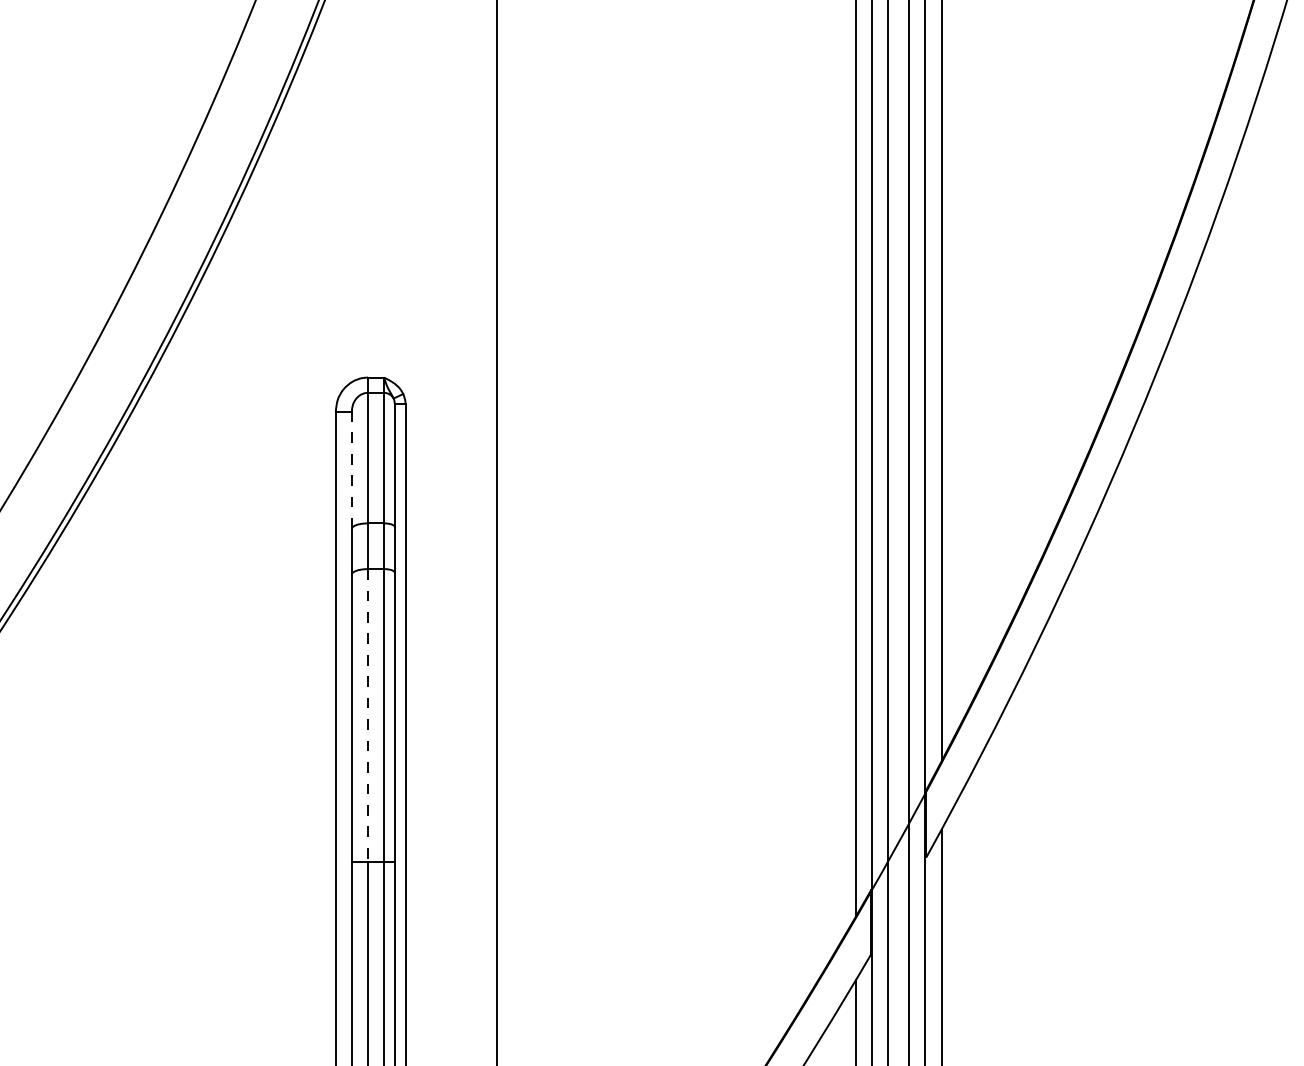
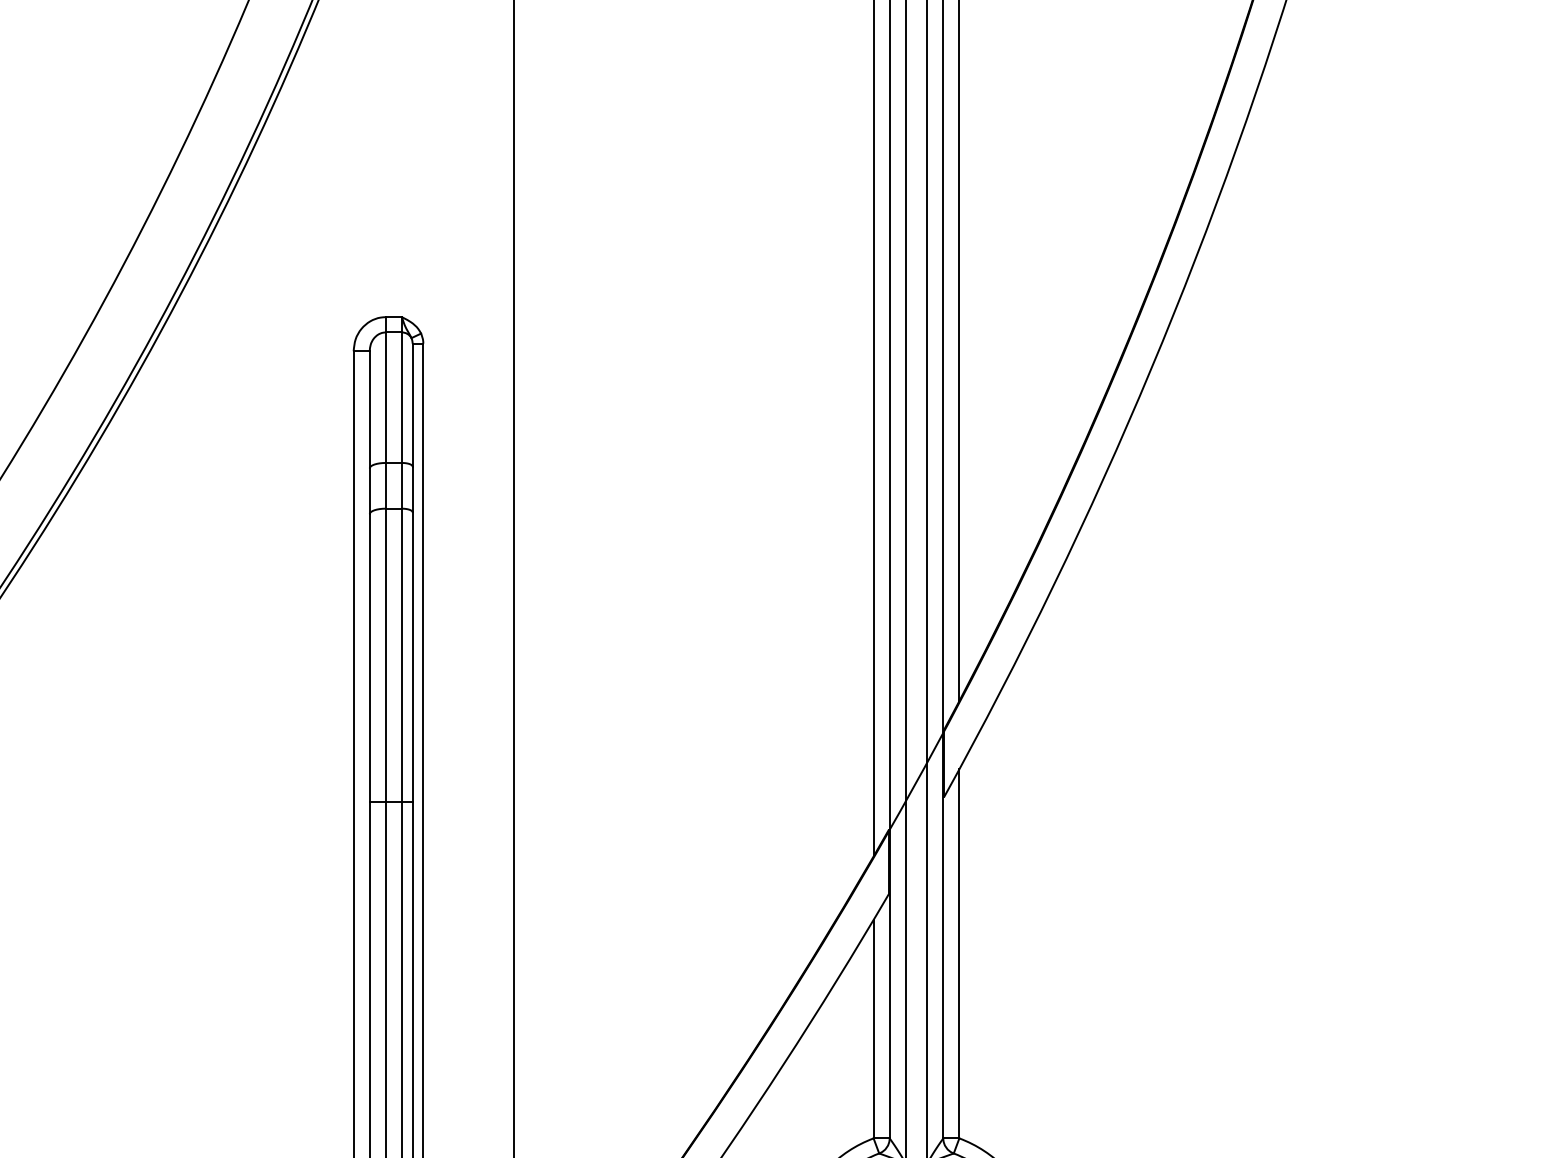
line: (351, 469) -> (369, 409), dashed -> solid
line: (367, 715) -> (385, 655), dashed -> solid

